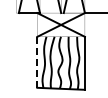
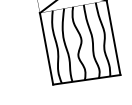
line: (37, 62) -> (46, 49), dashed -> solid

